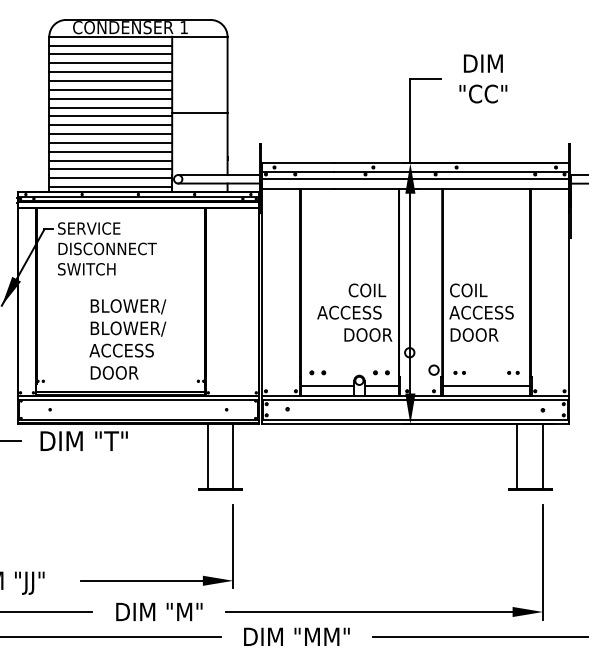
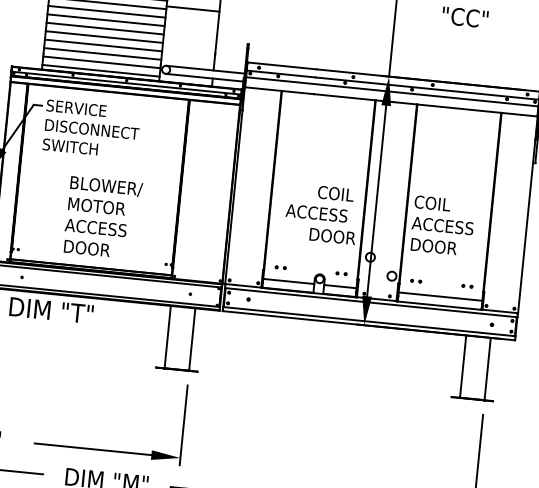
text: (129, 328) -> (105, 207), BLOWER/ -> MOTOR
part: (317, 372) -> (280, 267), size x0.71
part: (381, 372) -> (341, 273), size x0.71

